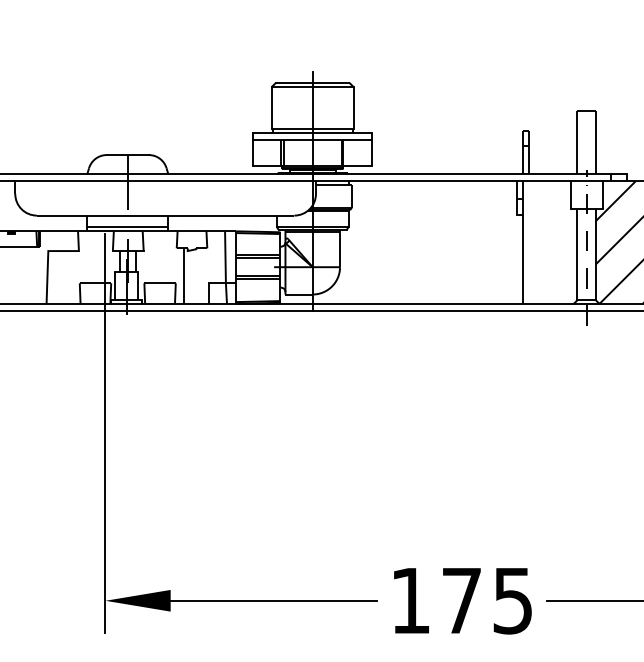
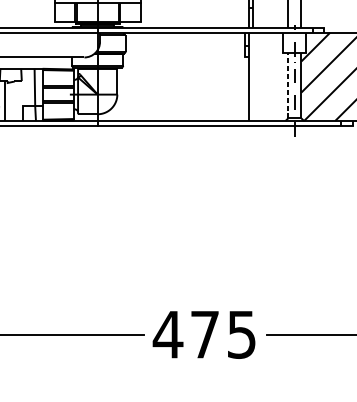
line: (577, 254) -> (288, 85), solid -> dashed
text: (410, 600) -> (168, 334), 175 -> 475

